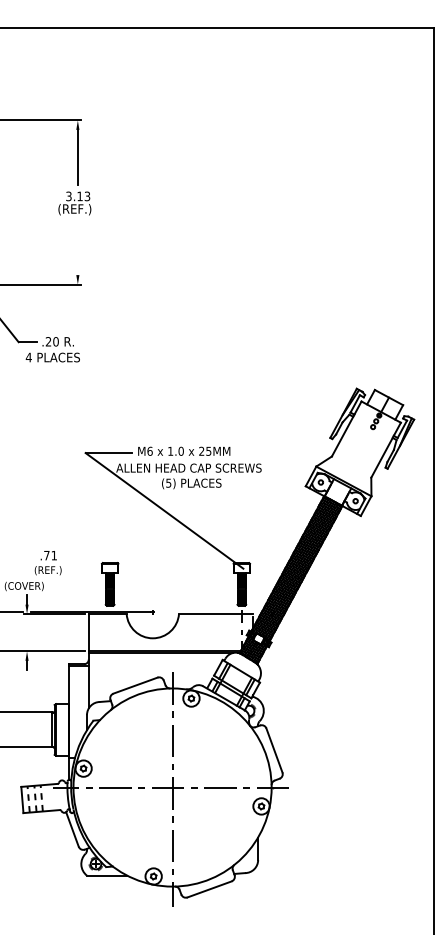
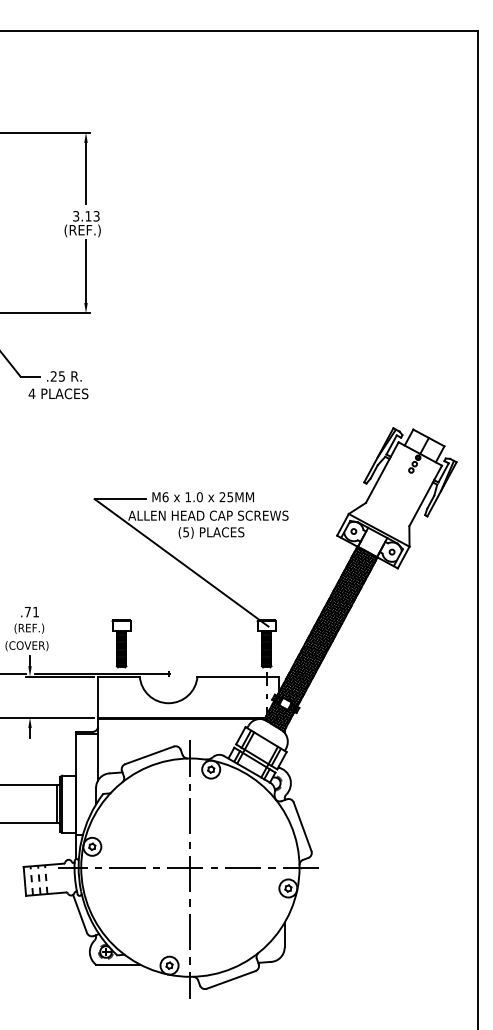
line: (78, 246) -> (86, 271), added
text: (55, 341) -> (61, 376), .20 -> .25
text: (48, 563) -> (29, 620), moved

